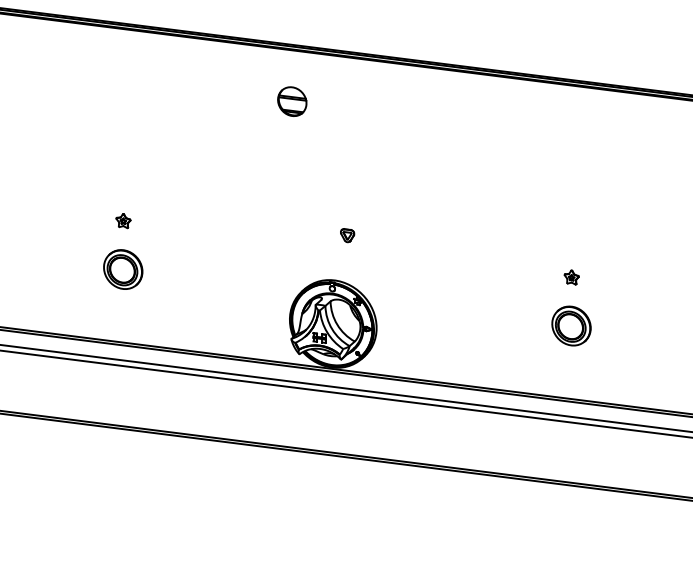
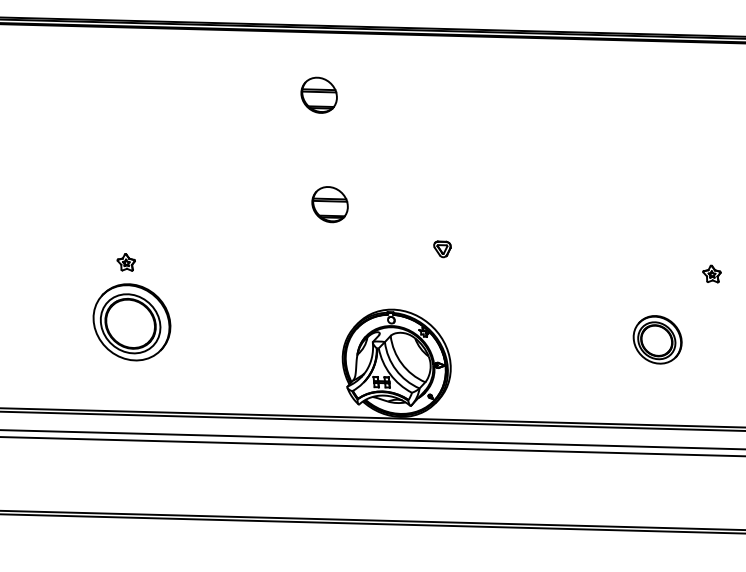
part: (292, 190) -> (330, 204), added
part: (347, 235) -> (442, 248), moved
part: (123, 269) -> (132, 322), size x1.6
part: (571, 277) -> (711, 274), moved
part: (571, 325) -> (657, 339), moved

